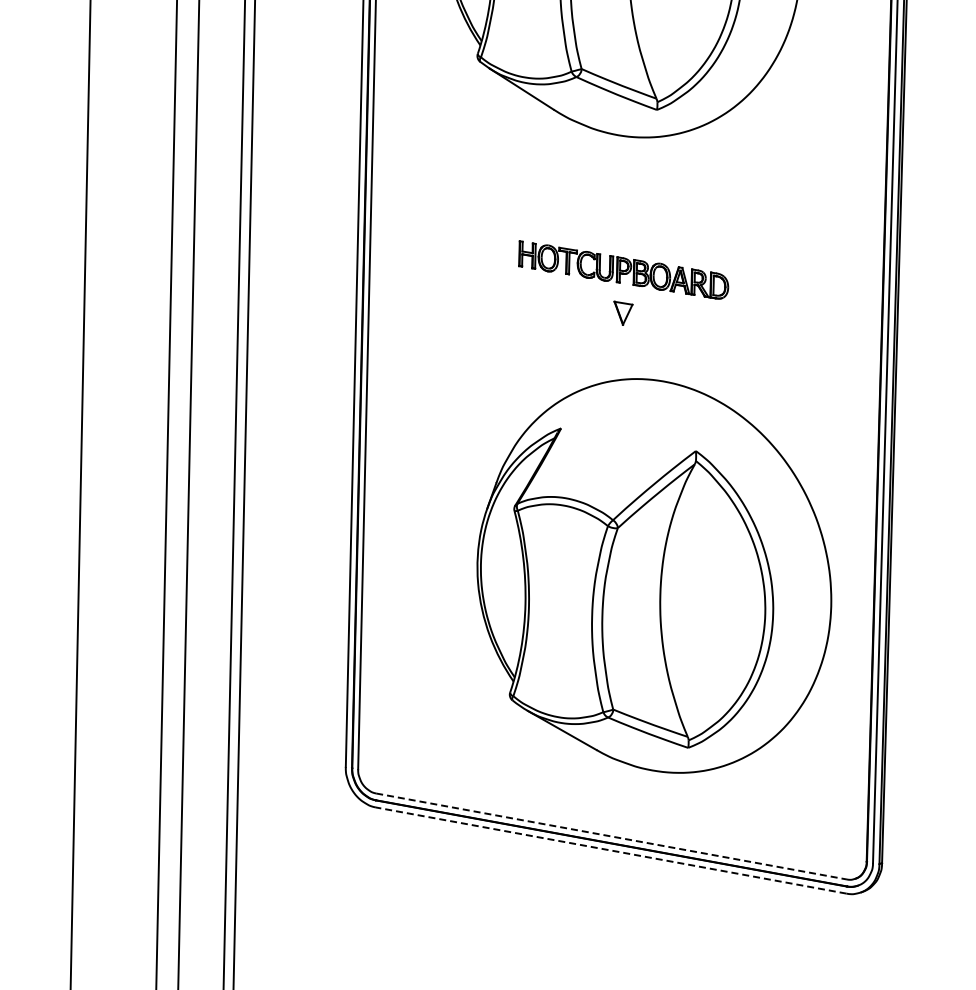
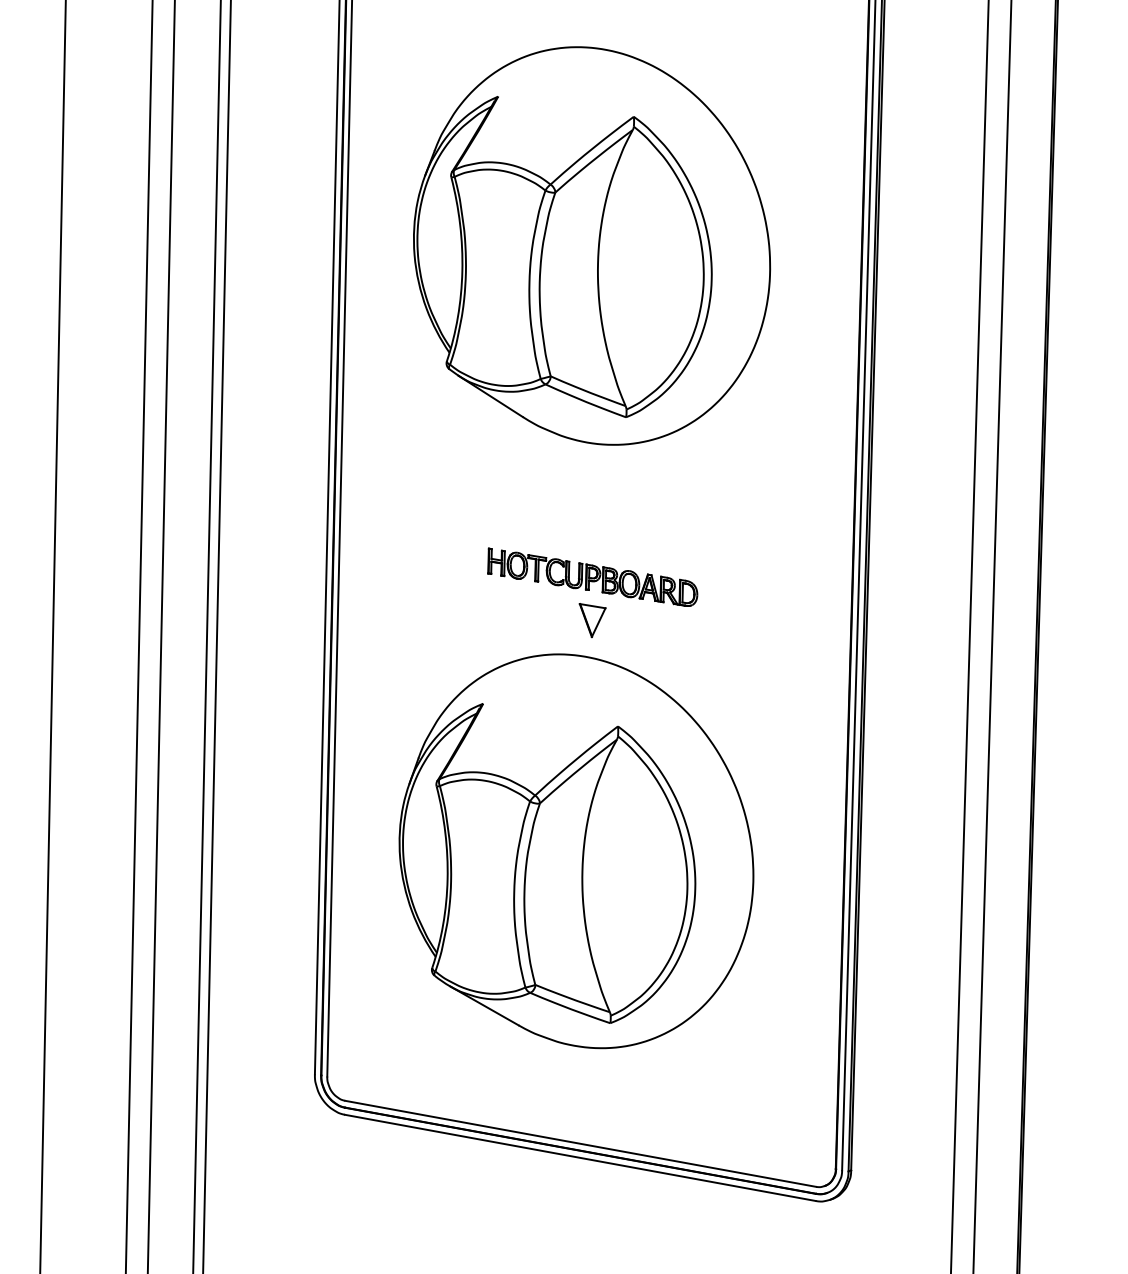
part: (623, 313) -> (592, 620), size x1.43
part: (654, 576) -> (576, 851), moved
line: (612, 836) -> (581, 1143), dashed -> solid
line: (610, 850) -> (579, 1157), dashed -> solid

